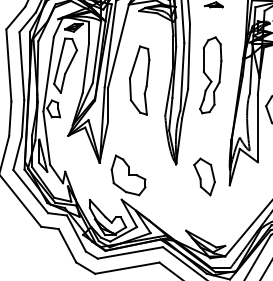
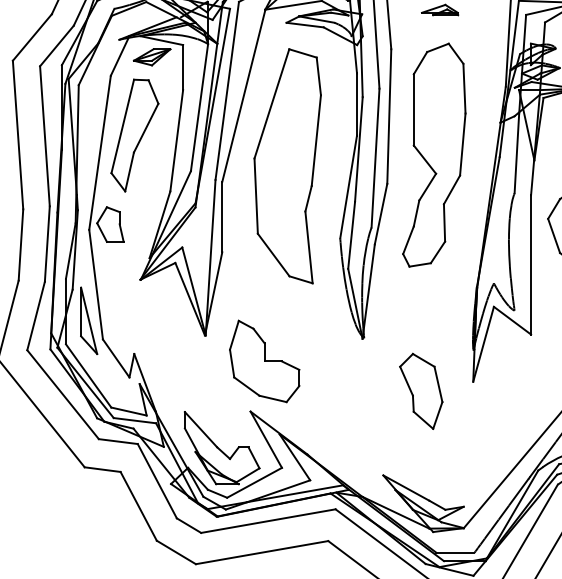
part: (210, 75) -> (433, 155), size x1.43
part: (139, 80) -> (287, 165), size x1.67
part: (204, 176) -> (421, 390), moved

